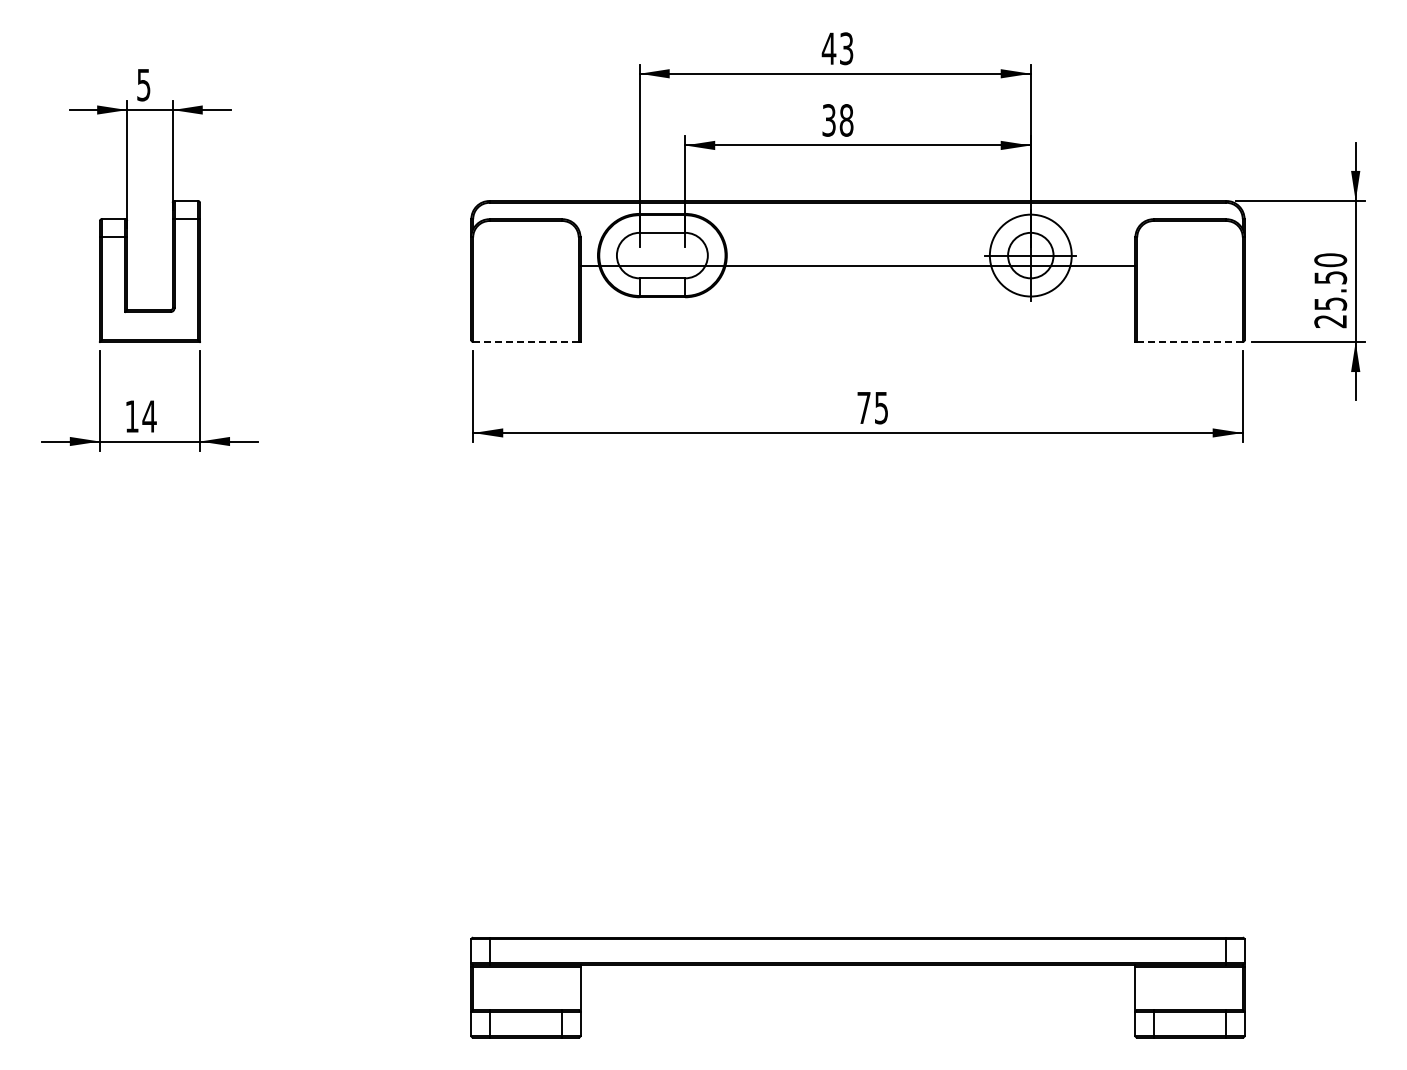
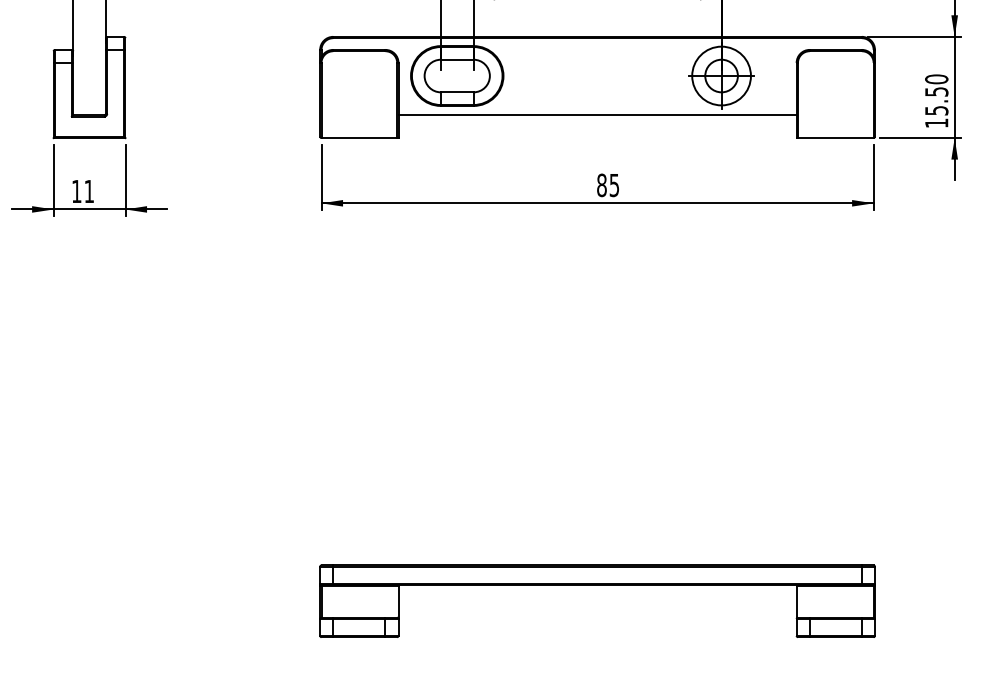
line: (857, 266) -> (597, 115), moved
text: (1330, 321) -> (936, 123), 25.50 -> 15.50
line: (525, 342) -> (359, 138), dashed -> solid
line: (1190, 342) -> (836, 138), dashed -> solid
text: (863, 407) -> (601, 185), 75 -> 85
text: (149, 416) -> (89, 191), 14 -> 11

